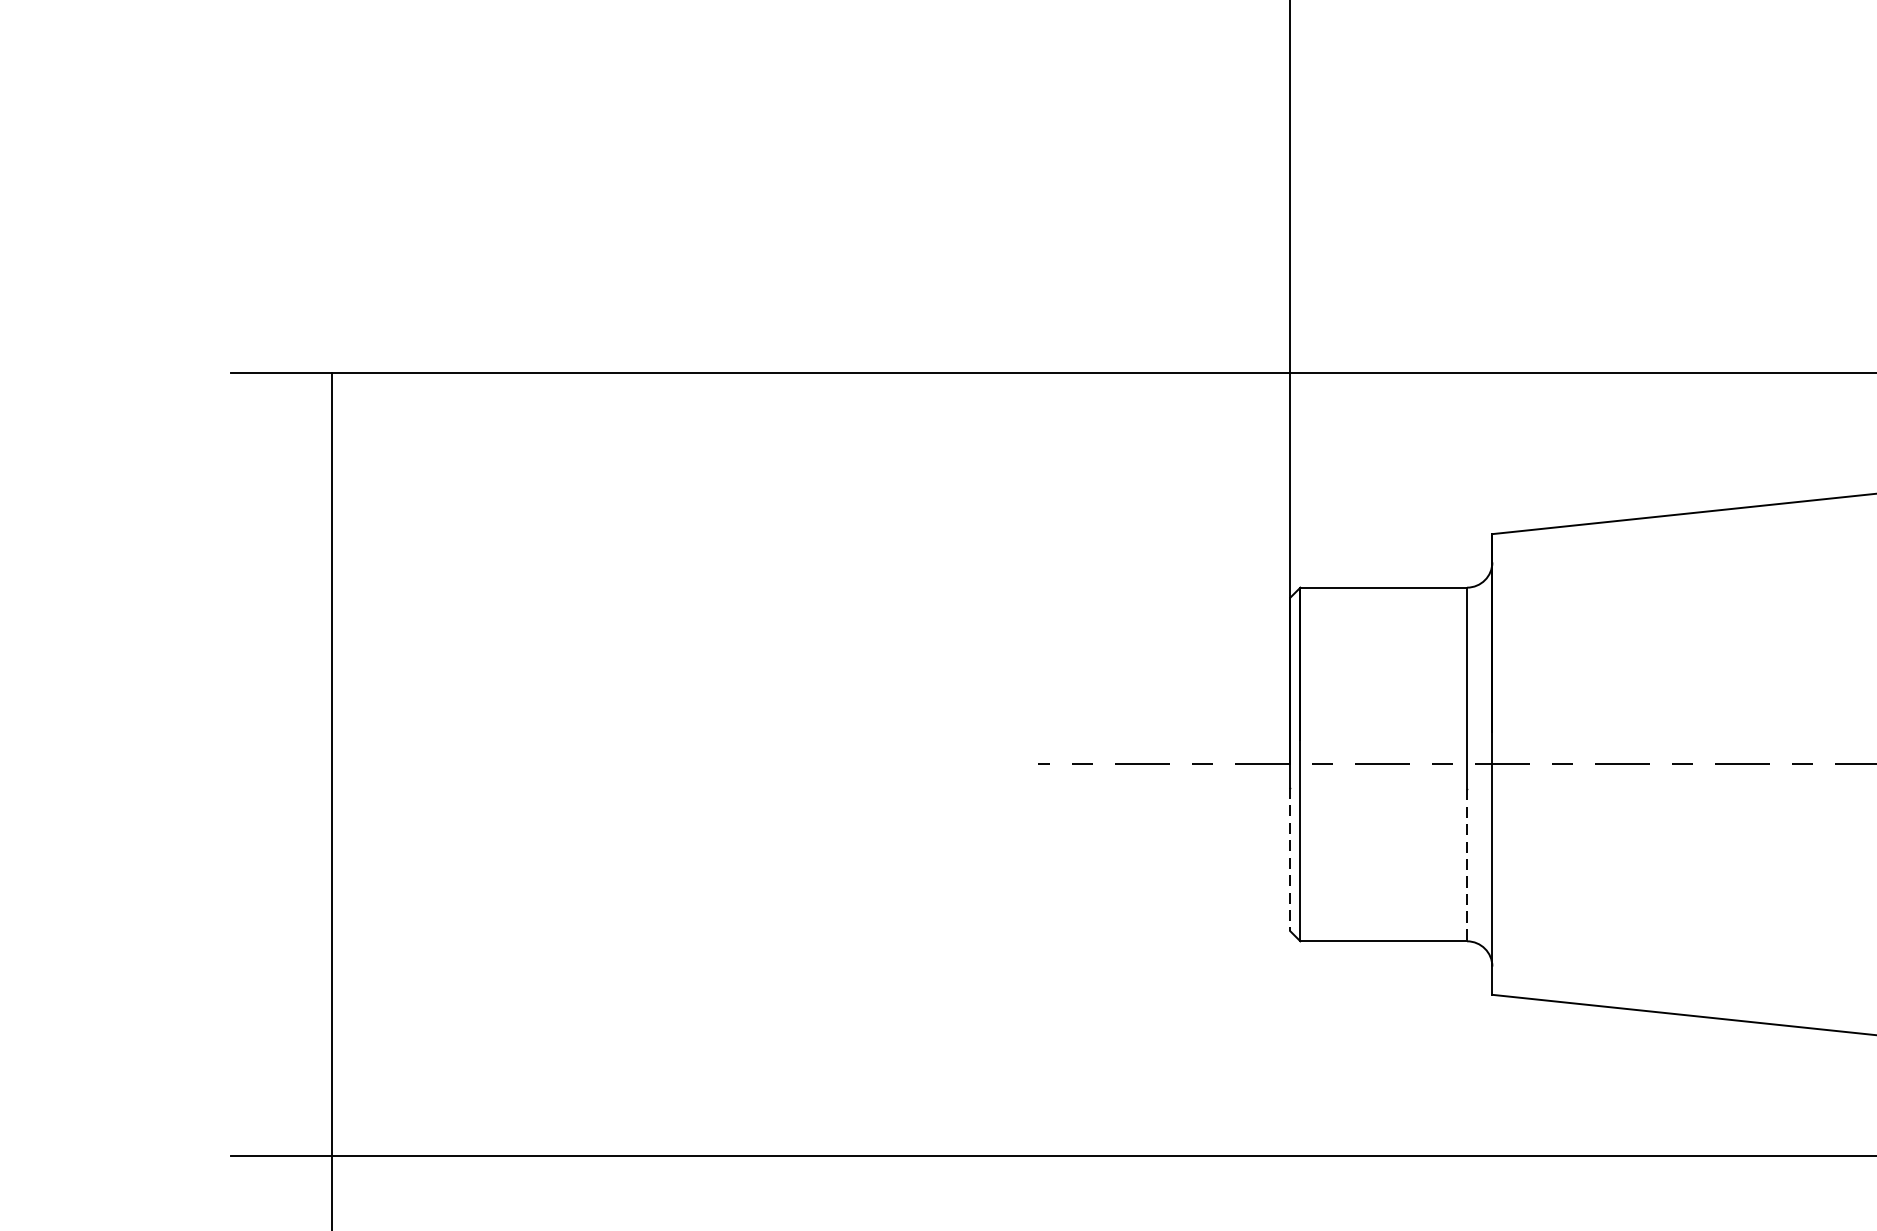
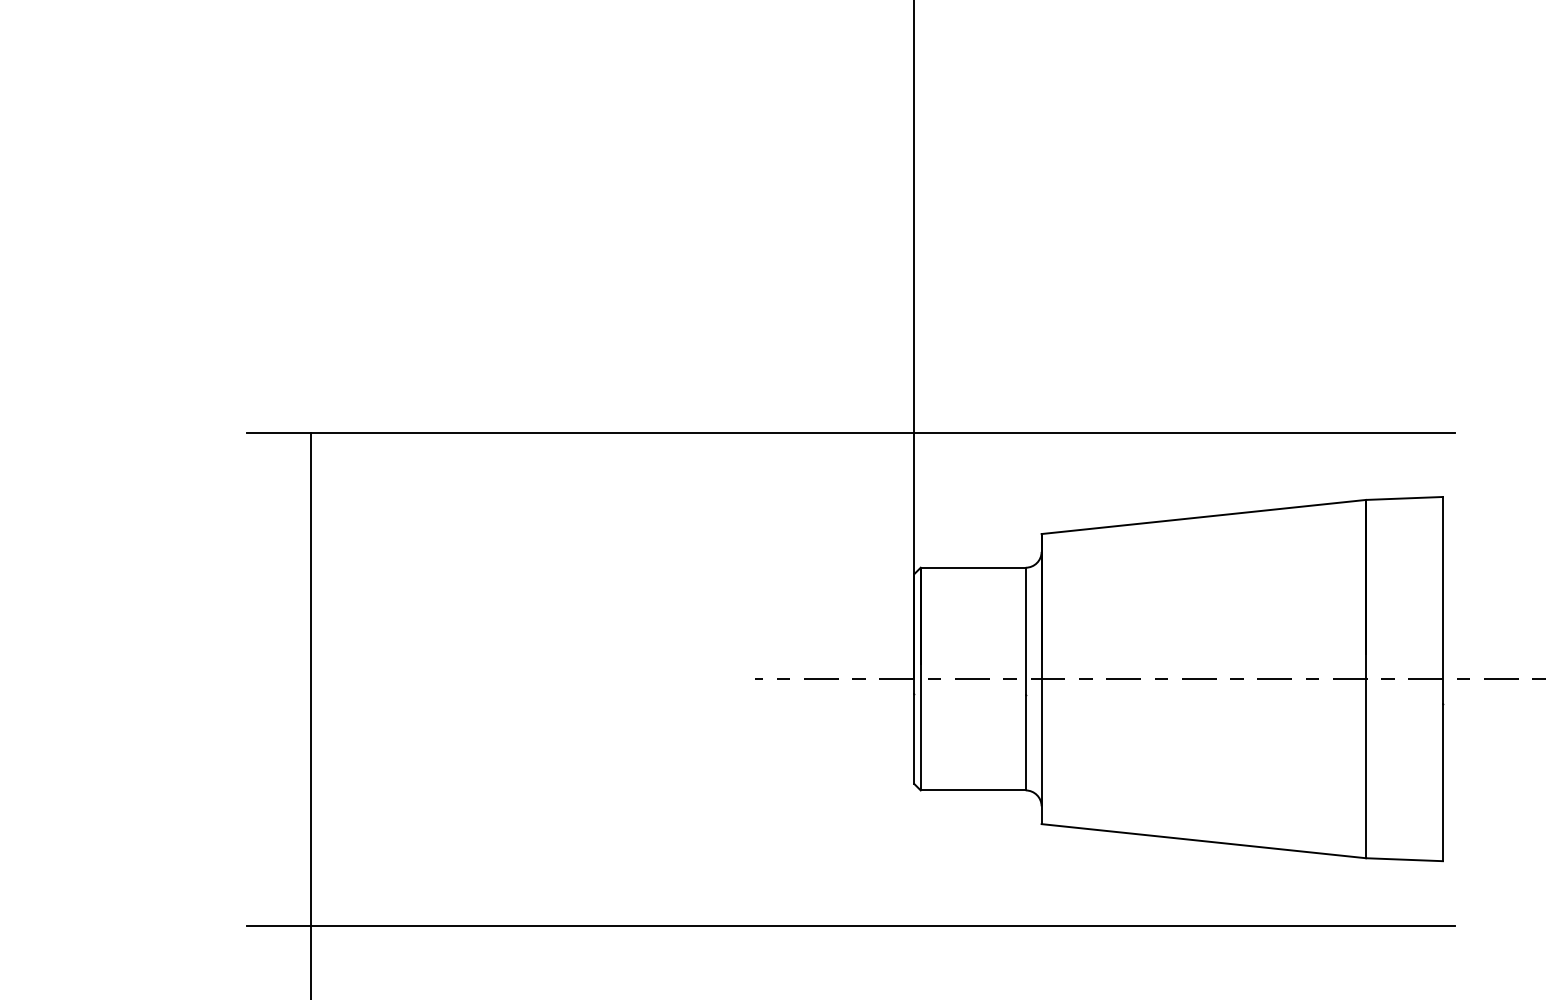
line: (1290, 860) -> (914, 739), dashed -> solid
line: (1466, 865) -> (1025, 742), dashed -> solid

